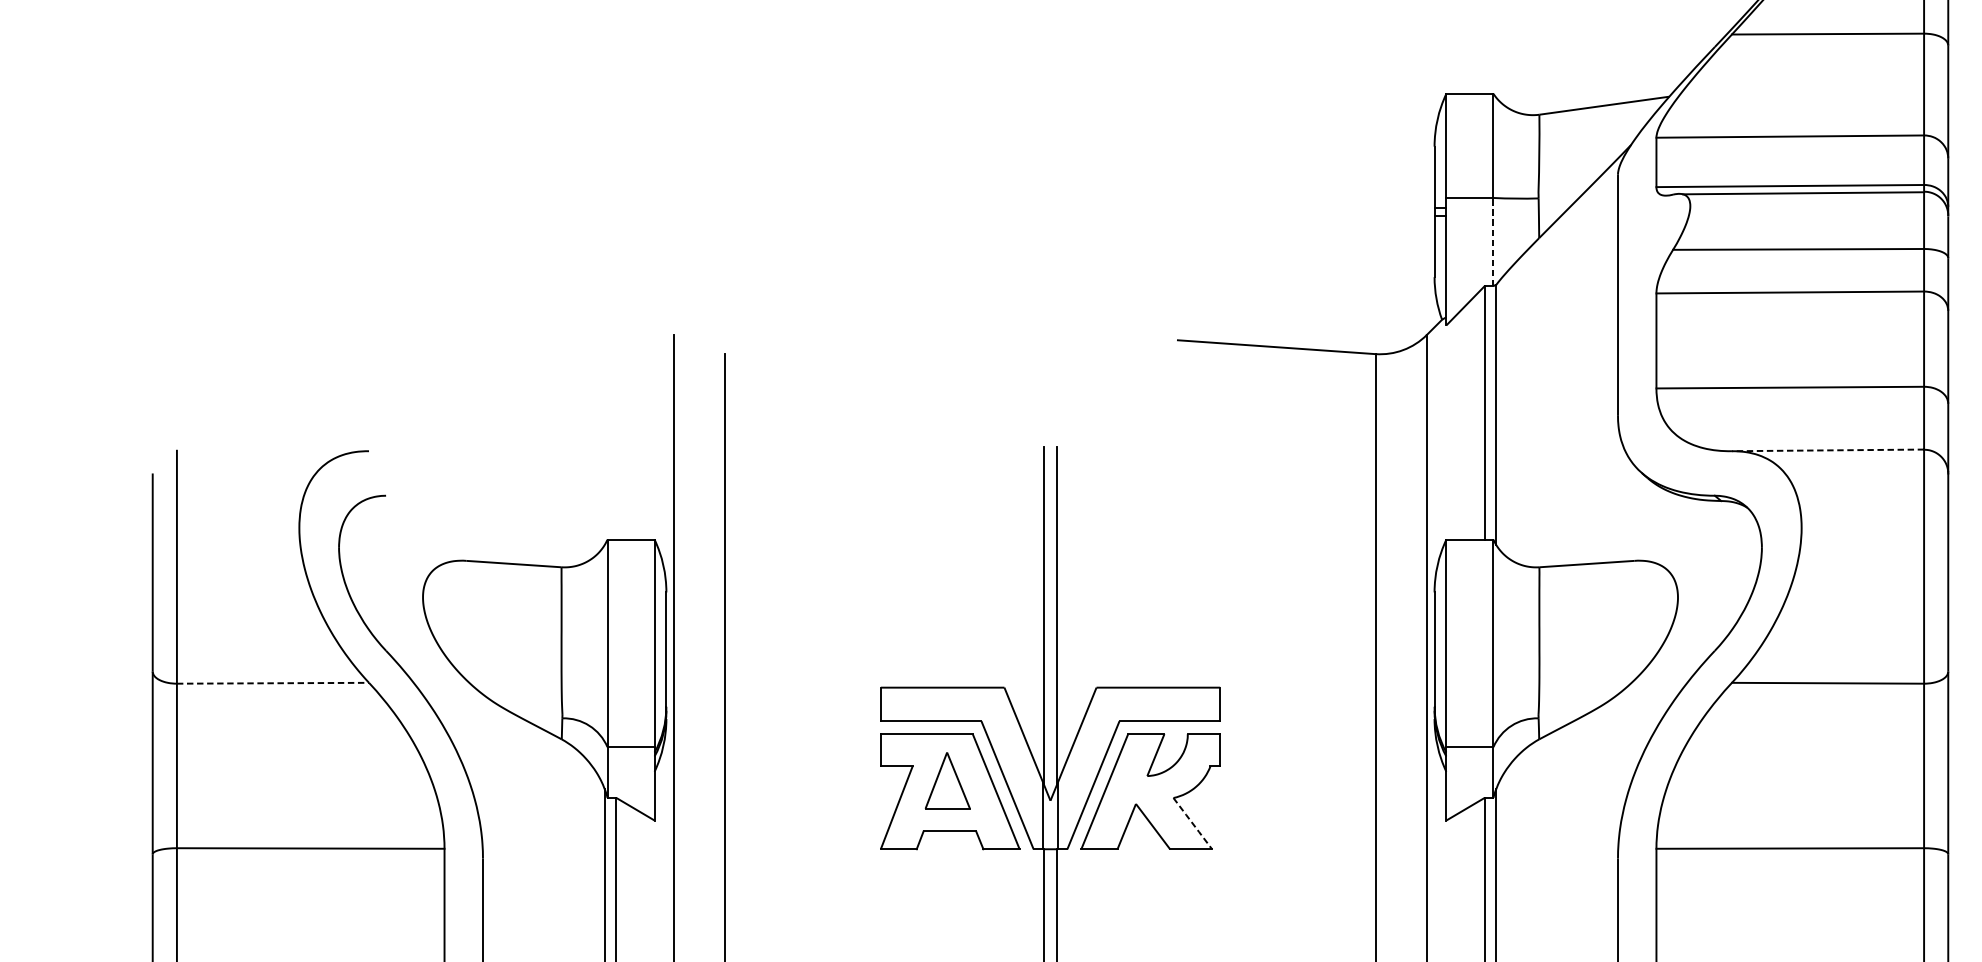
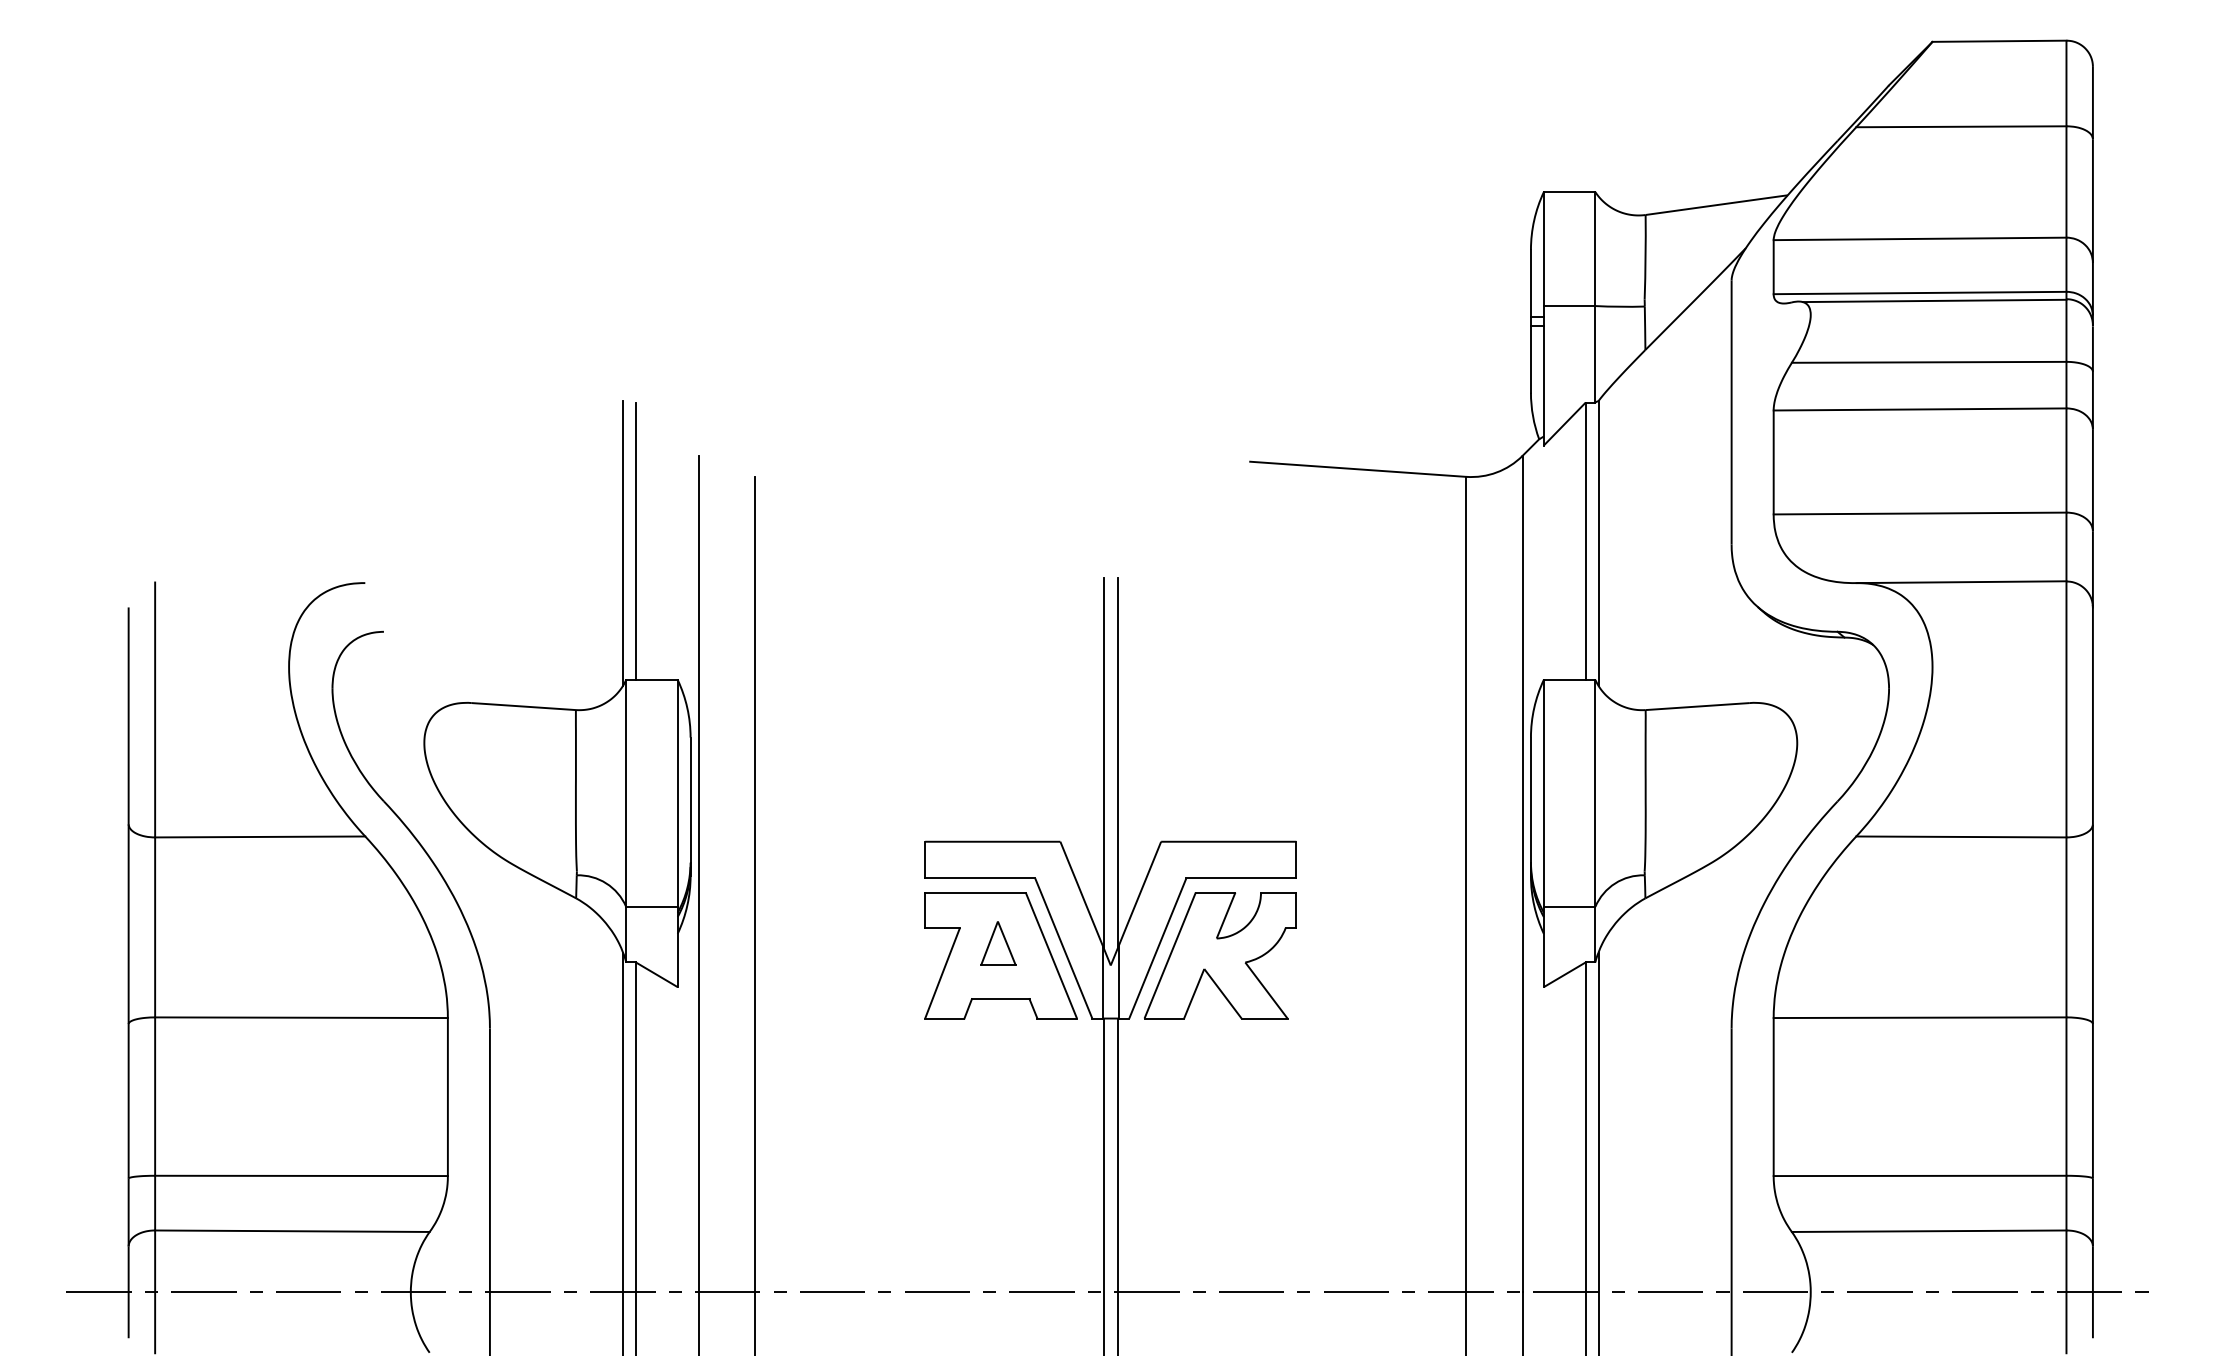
line: (1493, 241) -> (1595, 353), dashed -> solid
line: (616, 412) -> (635, 540), added
line: (605, 415) -> (623, 543), added
line: (1828, 450) -> (1961, 582), dashed -> solid
line: (273, 682) -> (260, 836), dashed -> solid
part: (947, 780) -> (998, 943), size x0.71
line: (1192, 823) -> (1266, 990), dashed -> solid

